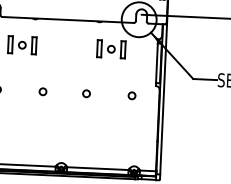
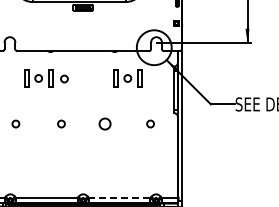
circle: (48, 46) -> (64, 78), added
circle: (86, 93) -> (104, 123), size x1.6
line: (97, 168) -> (119, 198), solid -> dashed

